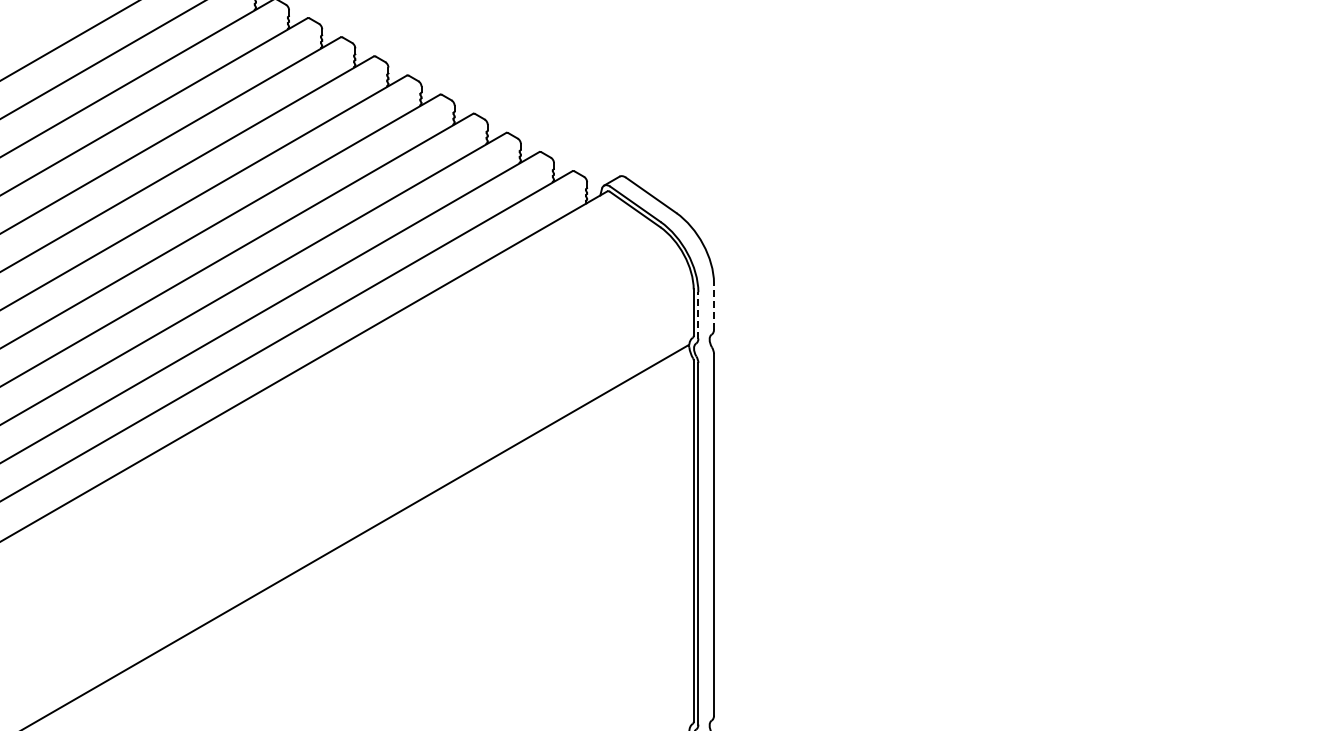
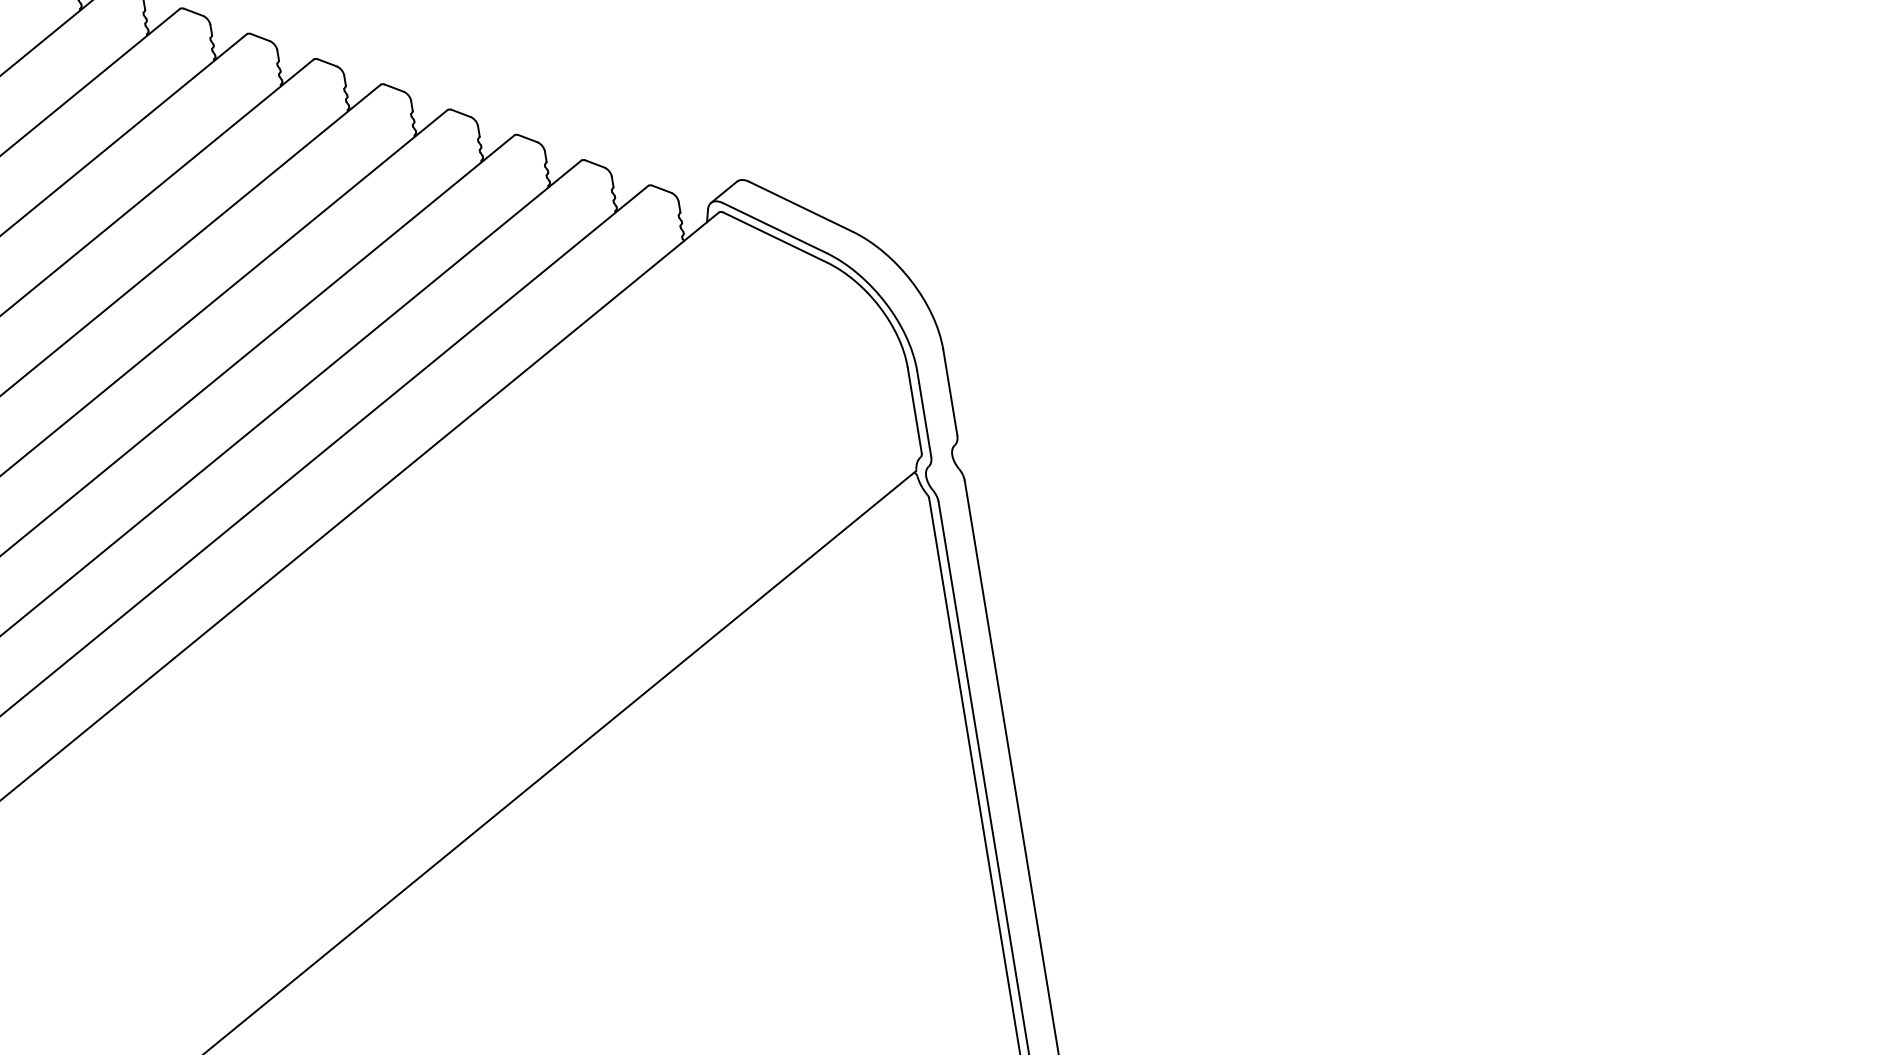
line: (714, 305) -> (950, 390), dashed -> solid
line: (698, 314) -> (924, 412), dashed -> solid

